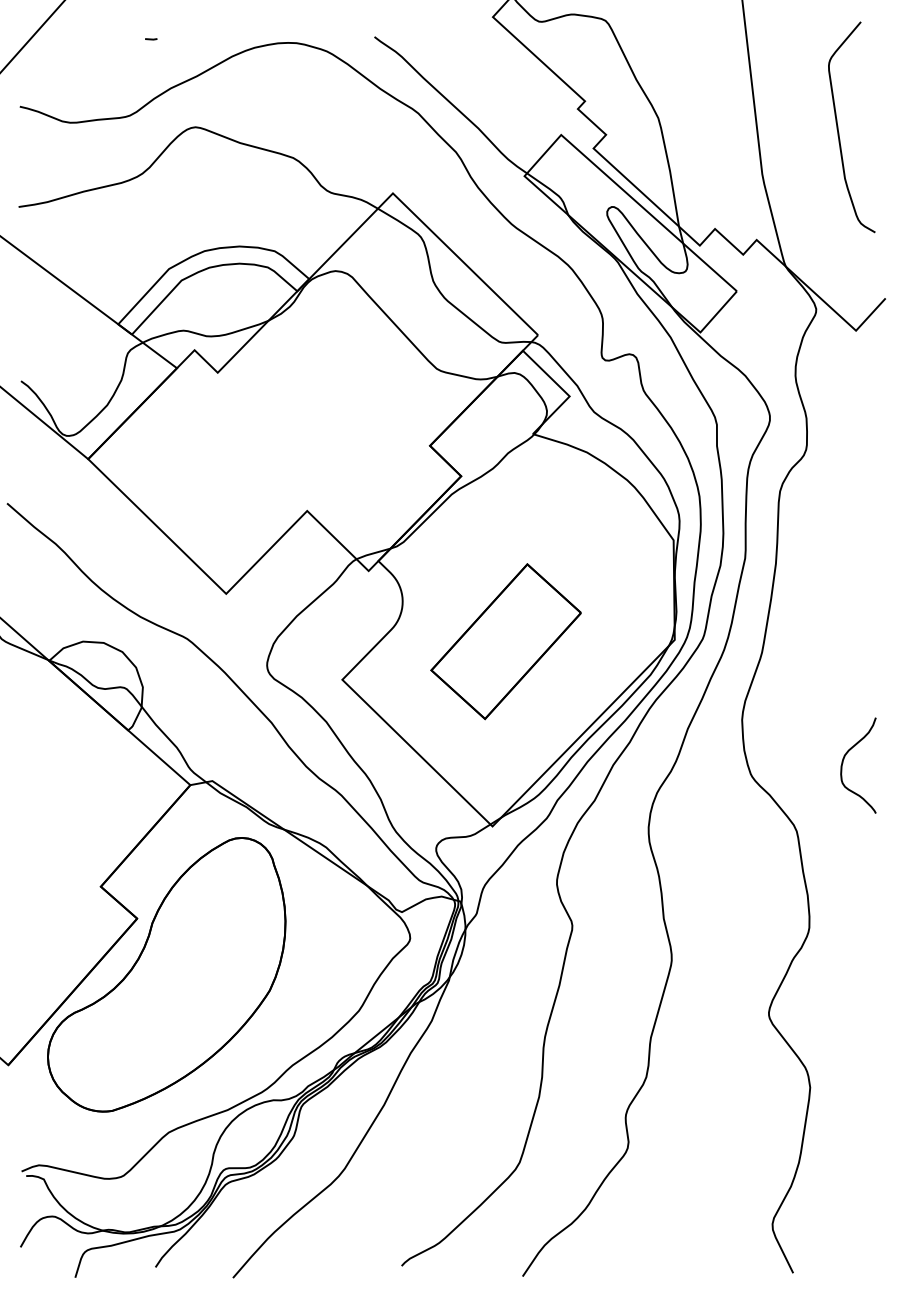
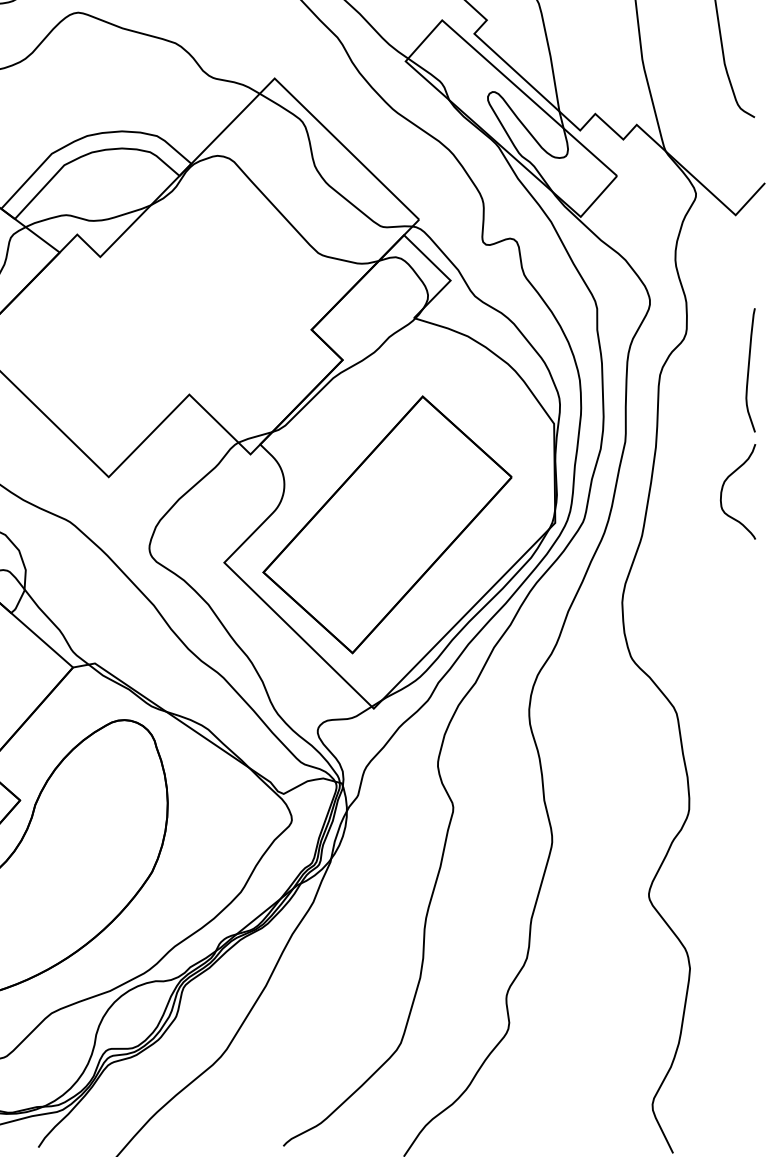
curve: (869, 486) -> (749, 370), added
part: (505, 641) -> (386, 524), size x1.67
curve: (843, 763) -> (723, 489), moved

